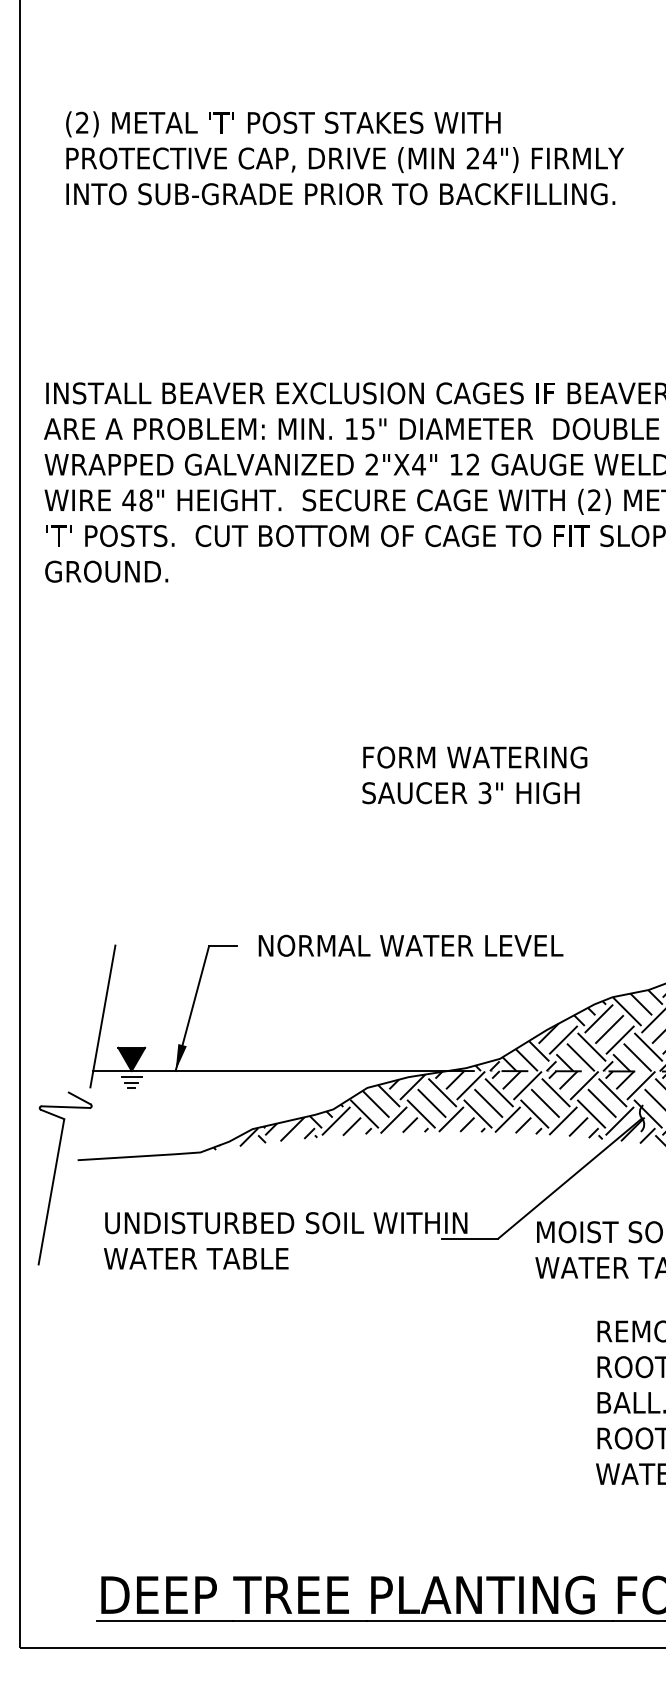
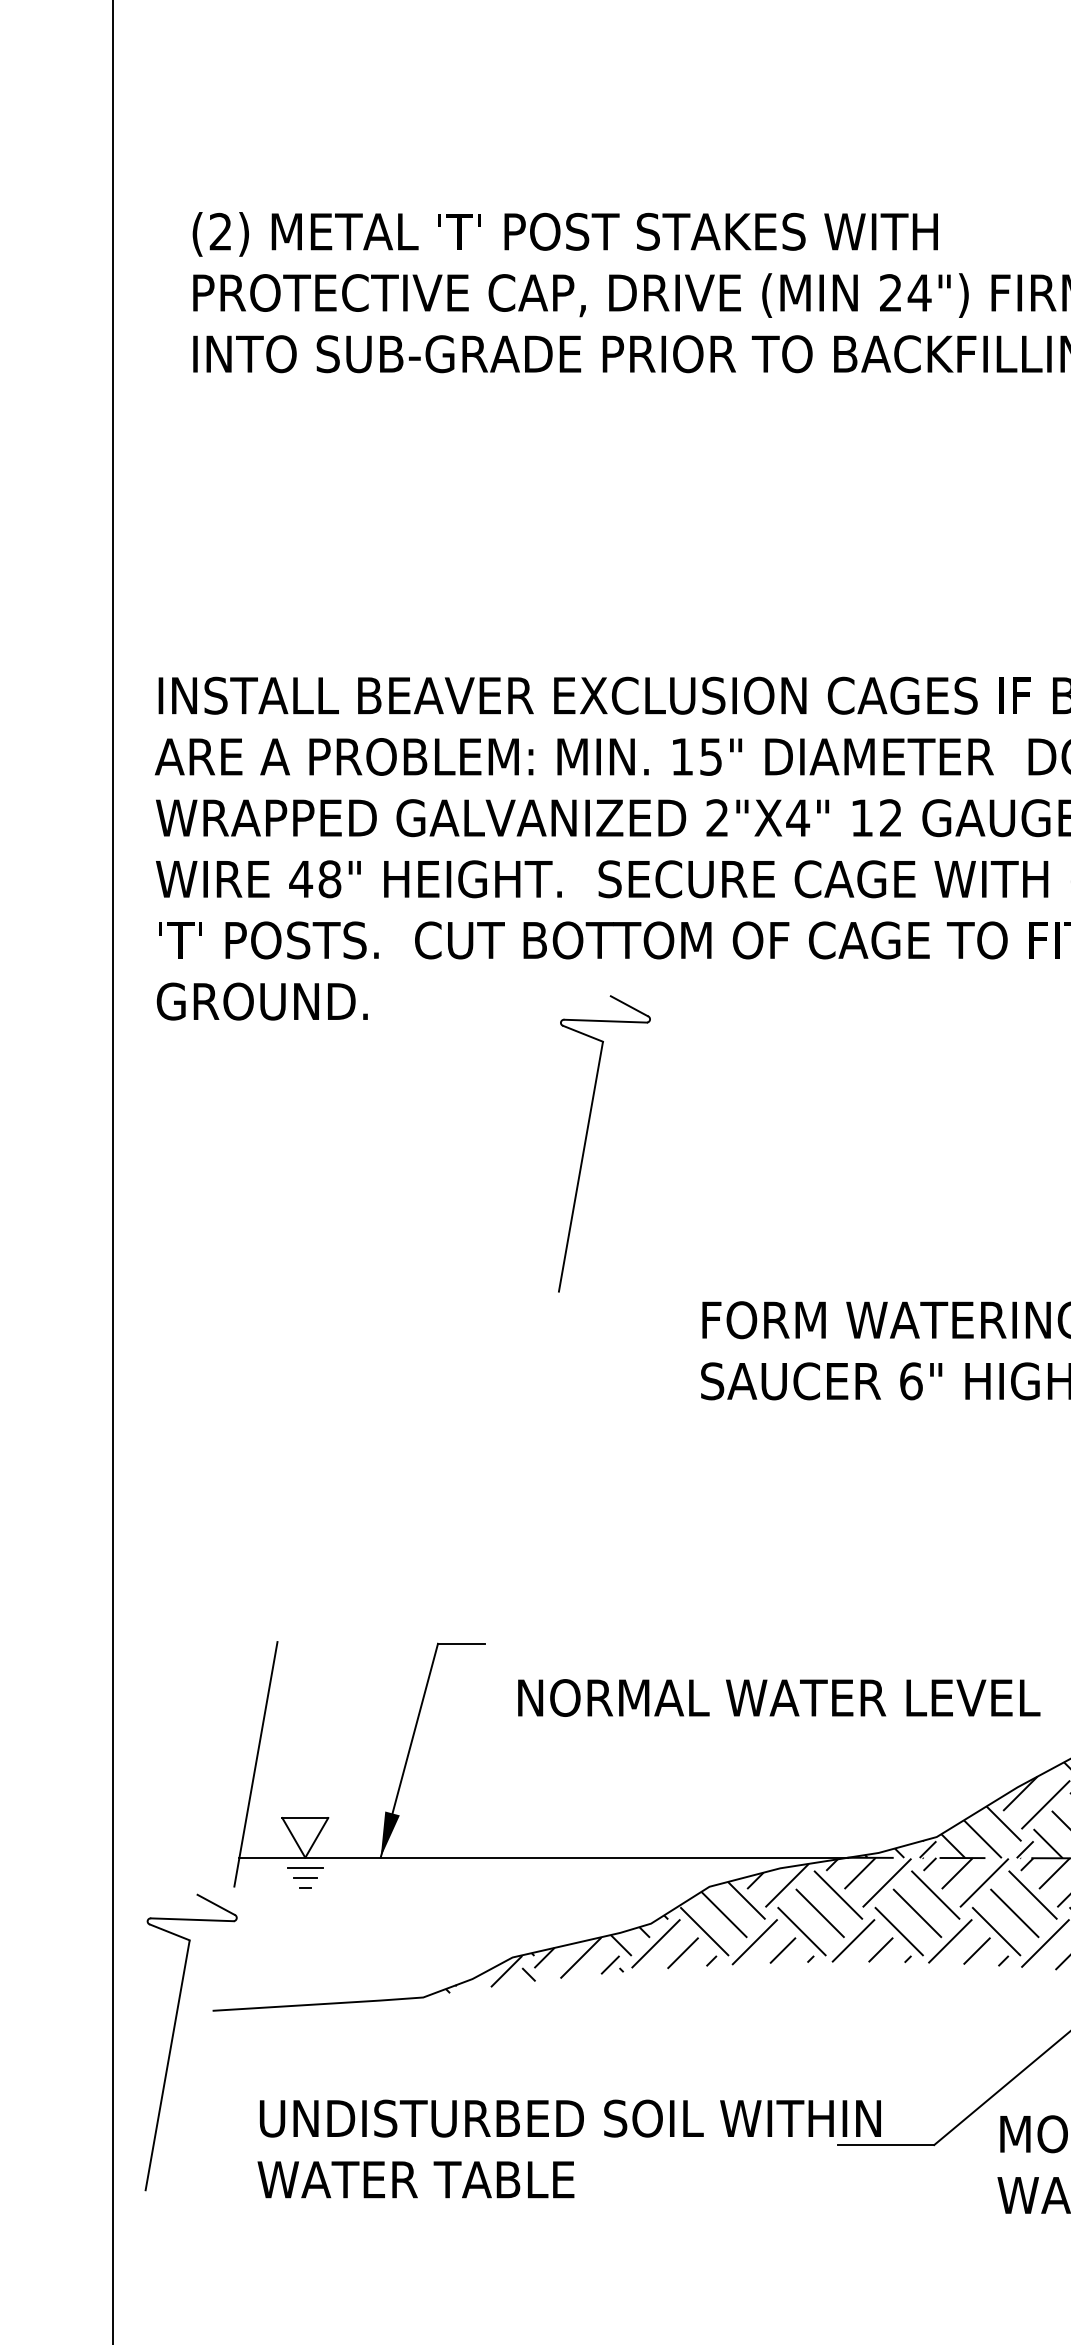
part: (296, 652) -> (587, 1140), added
text: (484, 793) -> (910, 1381), 3" -> 6"
text: (410, 945) -> (778, 1697), moved
fill: (131, 1058) -> (304, 1836), removed

